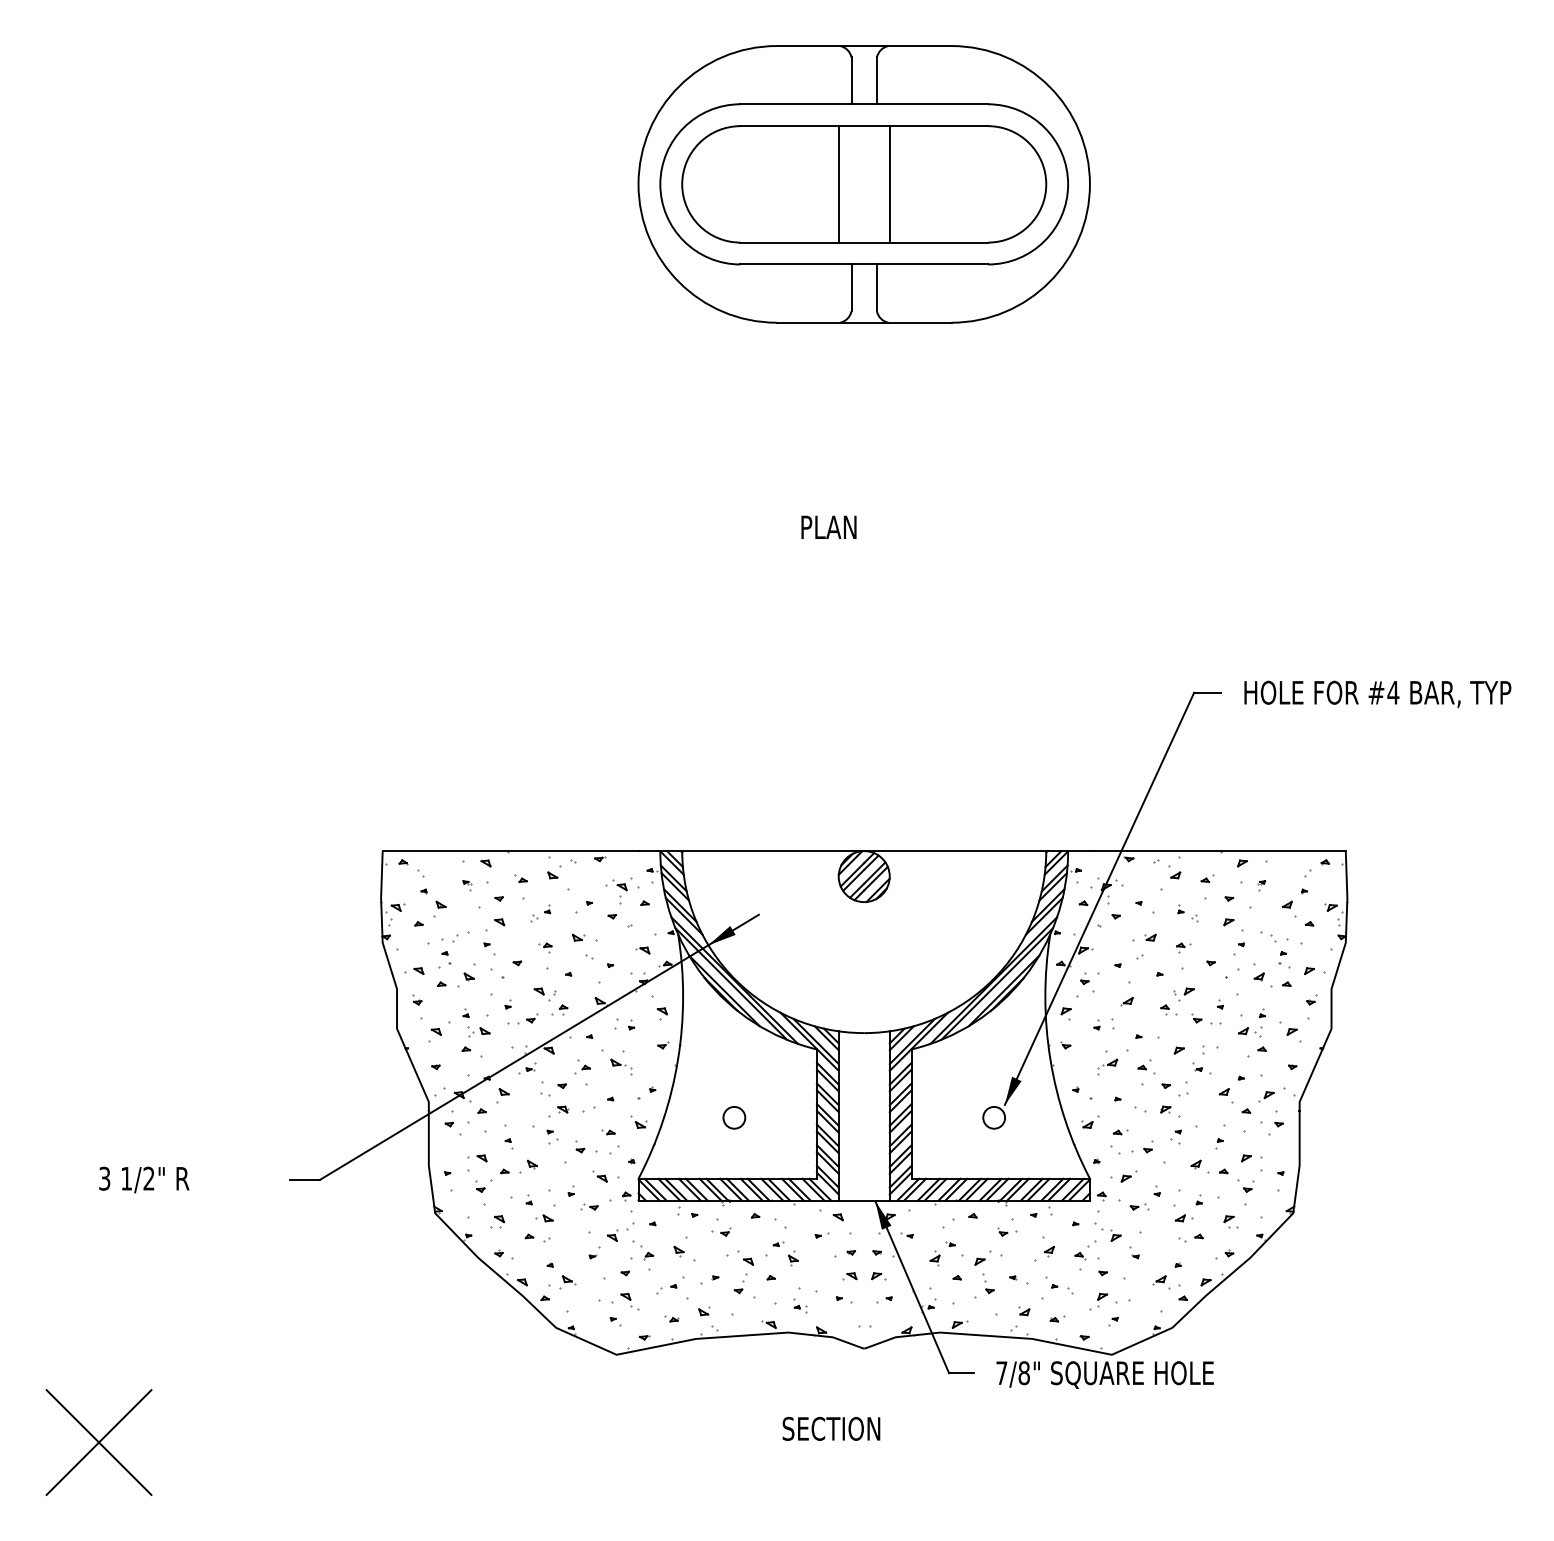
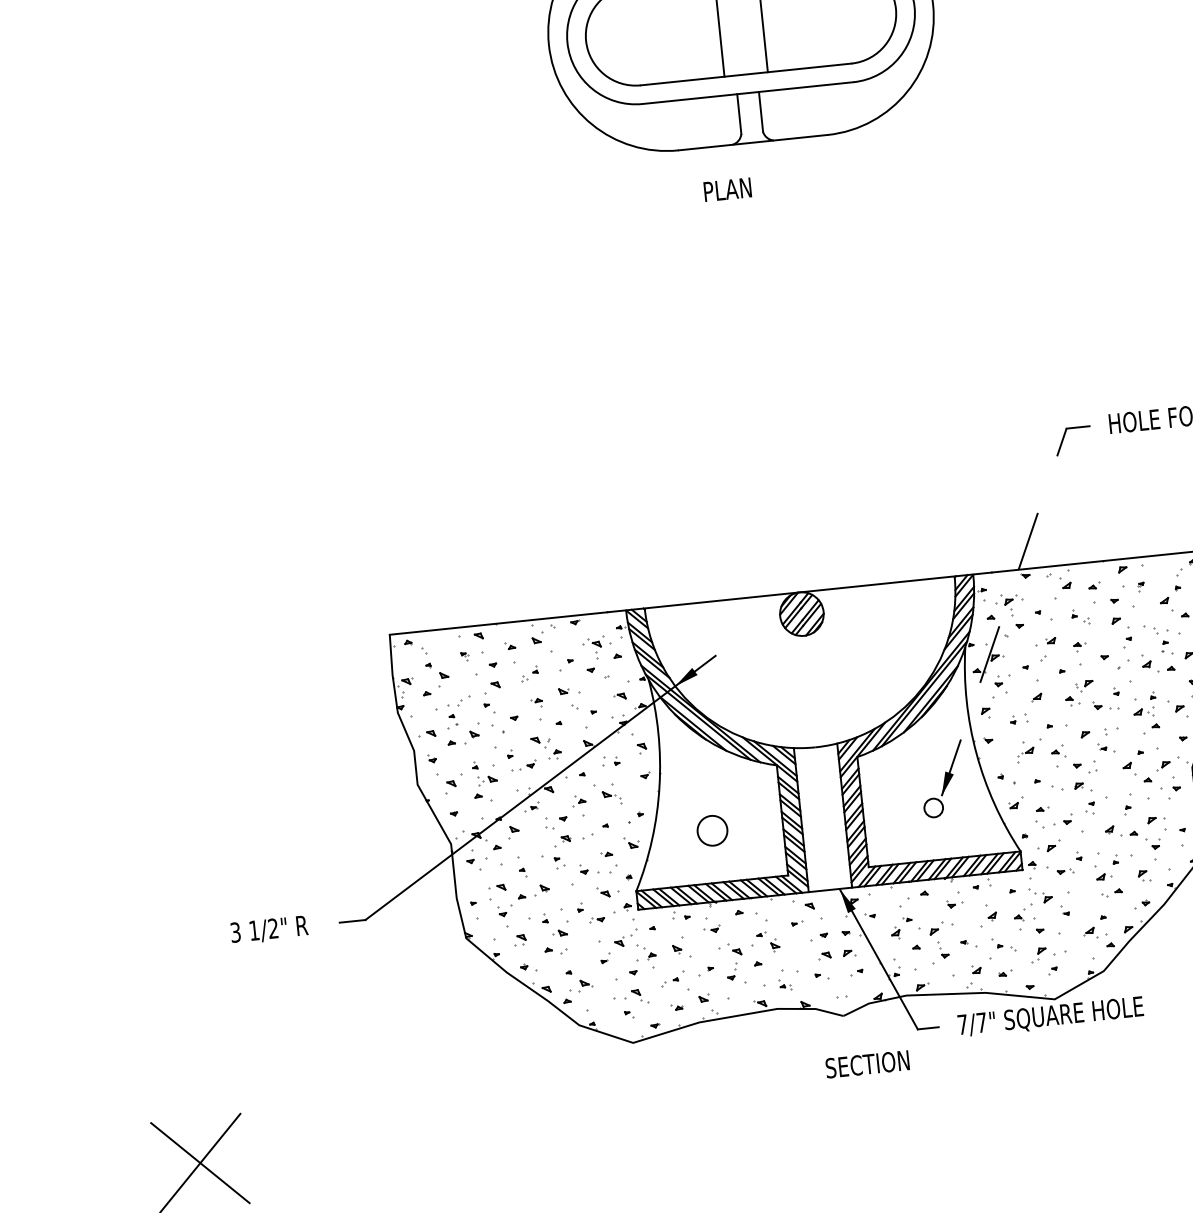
text: (828, 526) -> (727, 189), moved
line: (1099, 898) -> (1004, 612), solid -> dashed
circle: (734, 1117) -> (712, 830), size x1.6
text: (144, 1179) -> (269, 929), moved
text: (1023, 1373) -> (981, 1023), 7/8" -> 7/7"
text: (831, 1428) -> (867, 1064), moved

